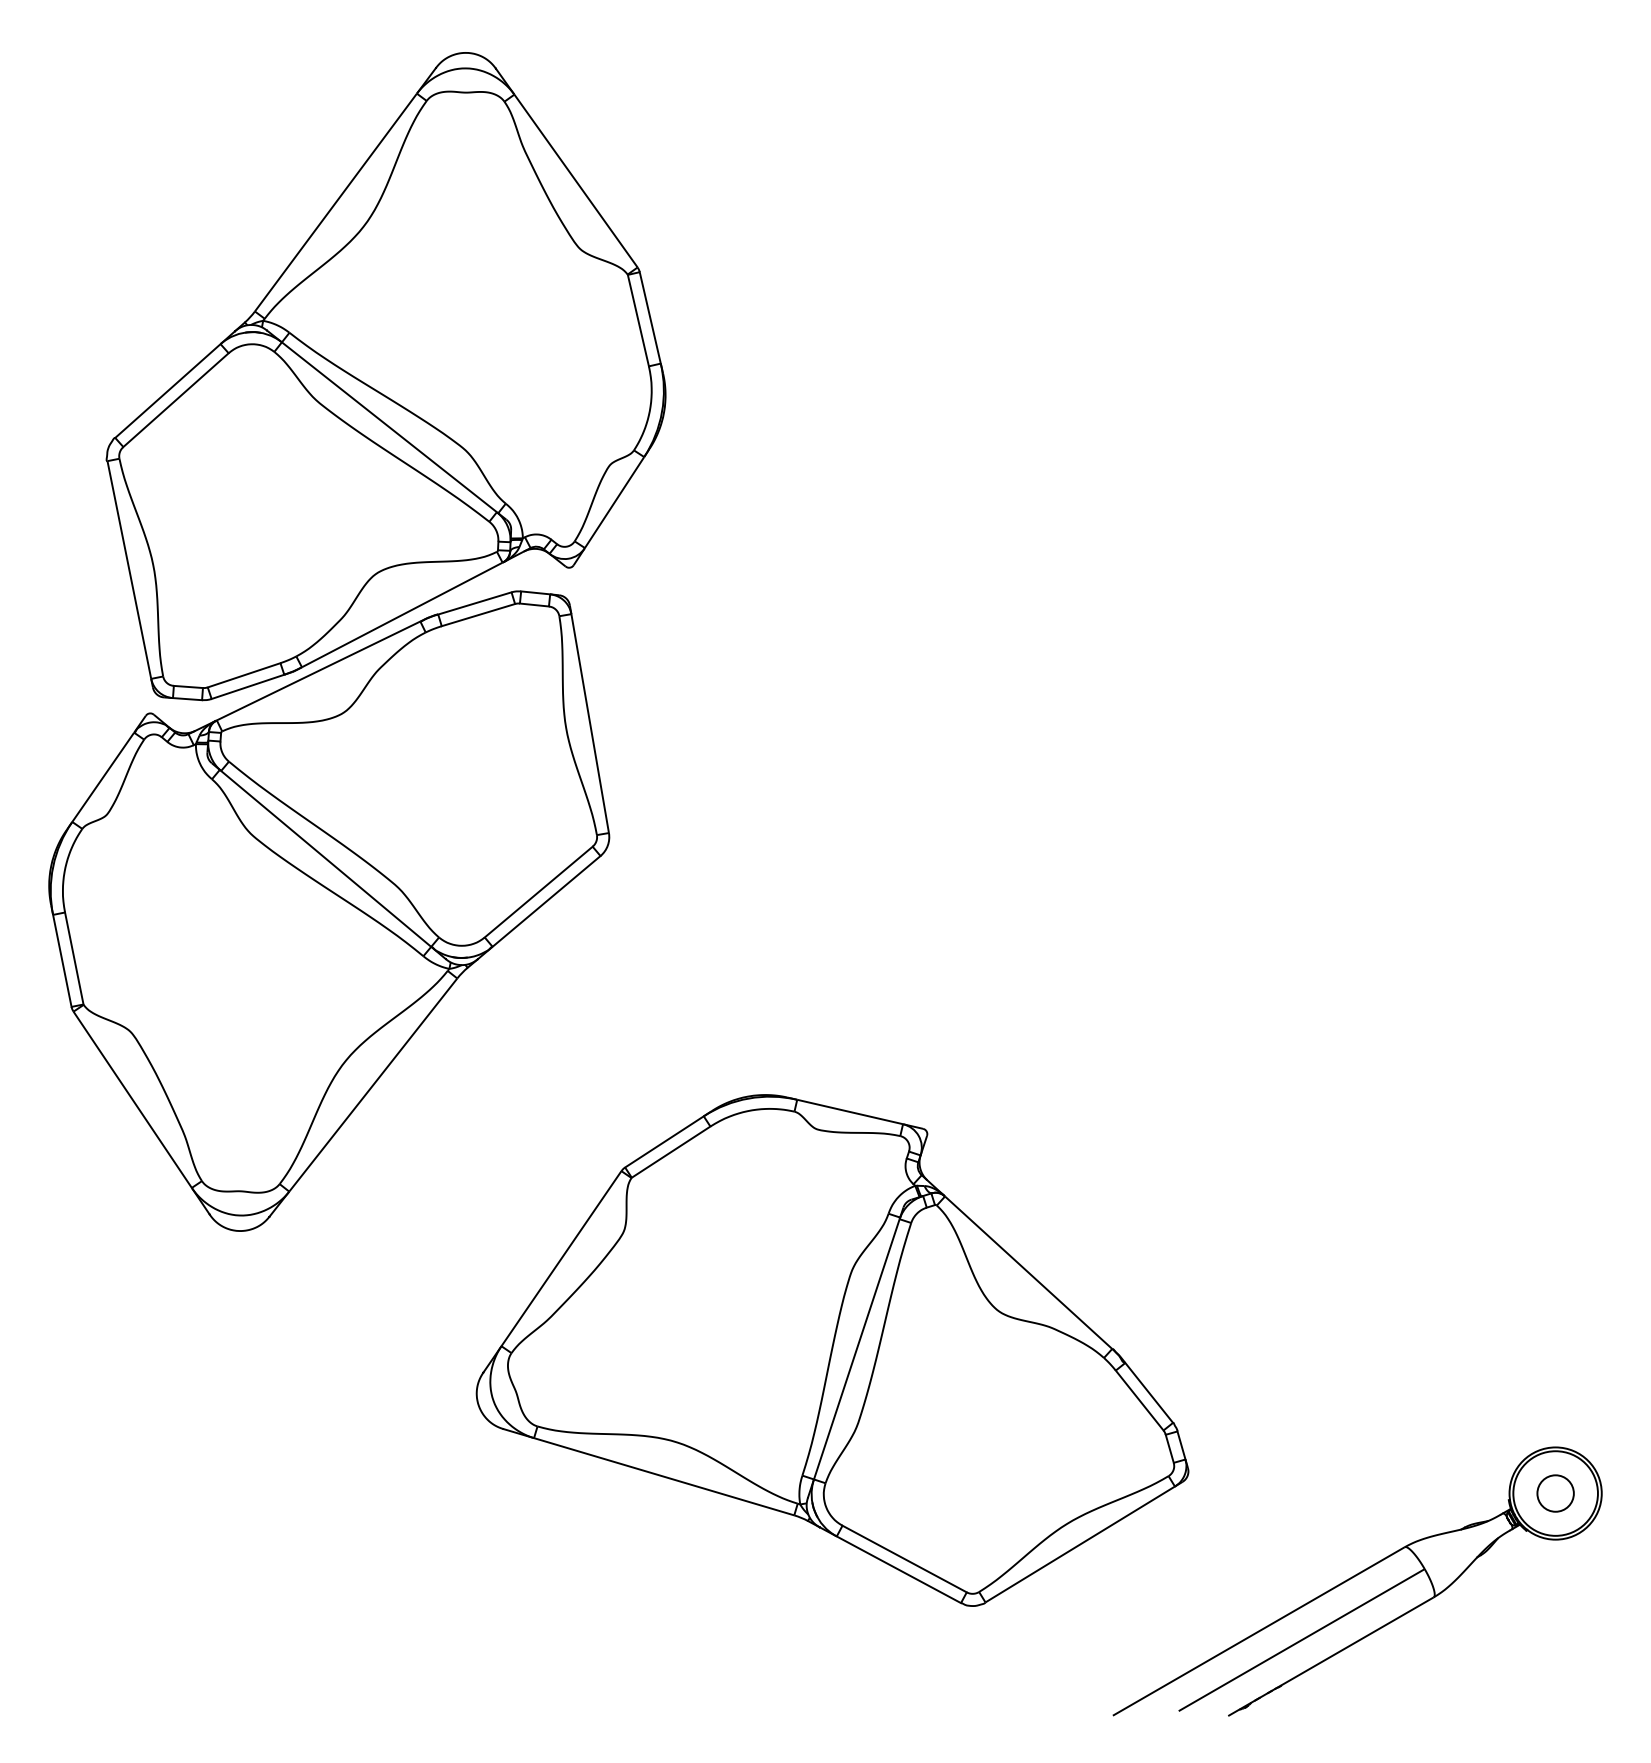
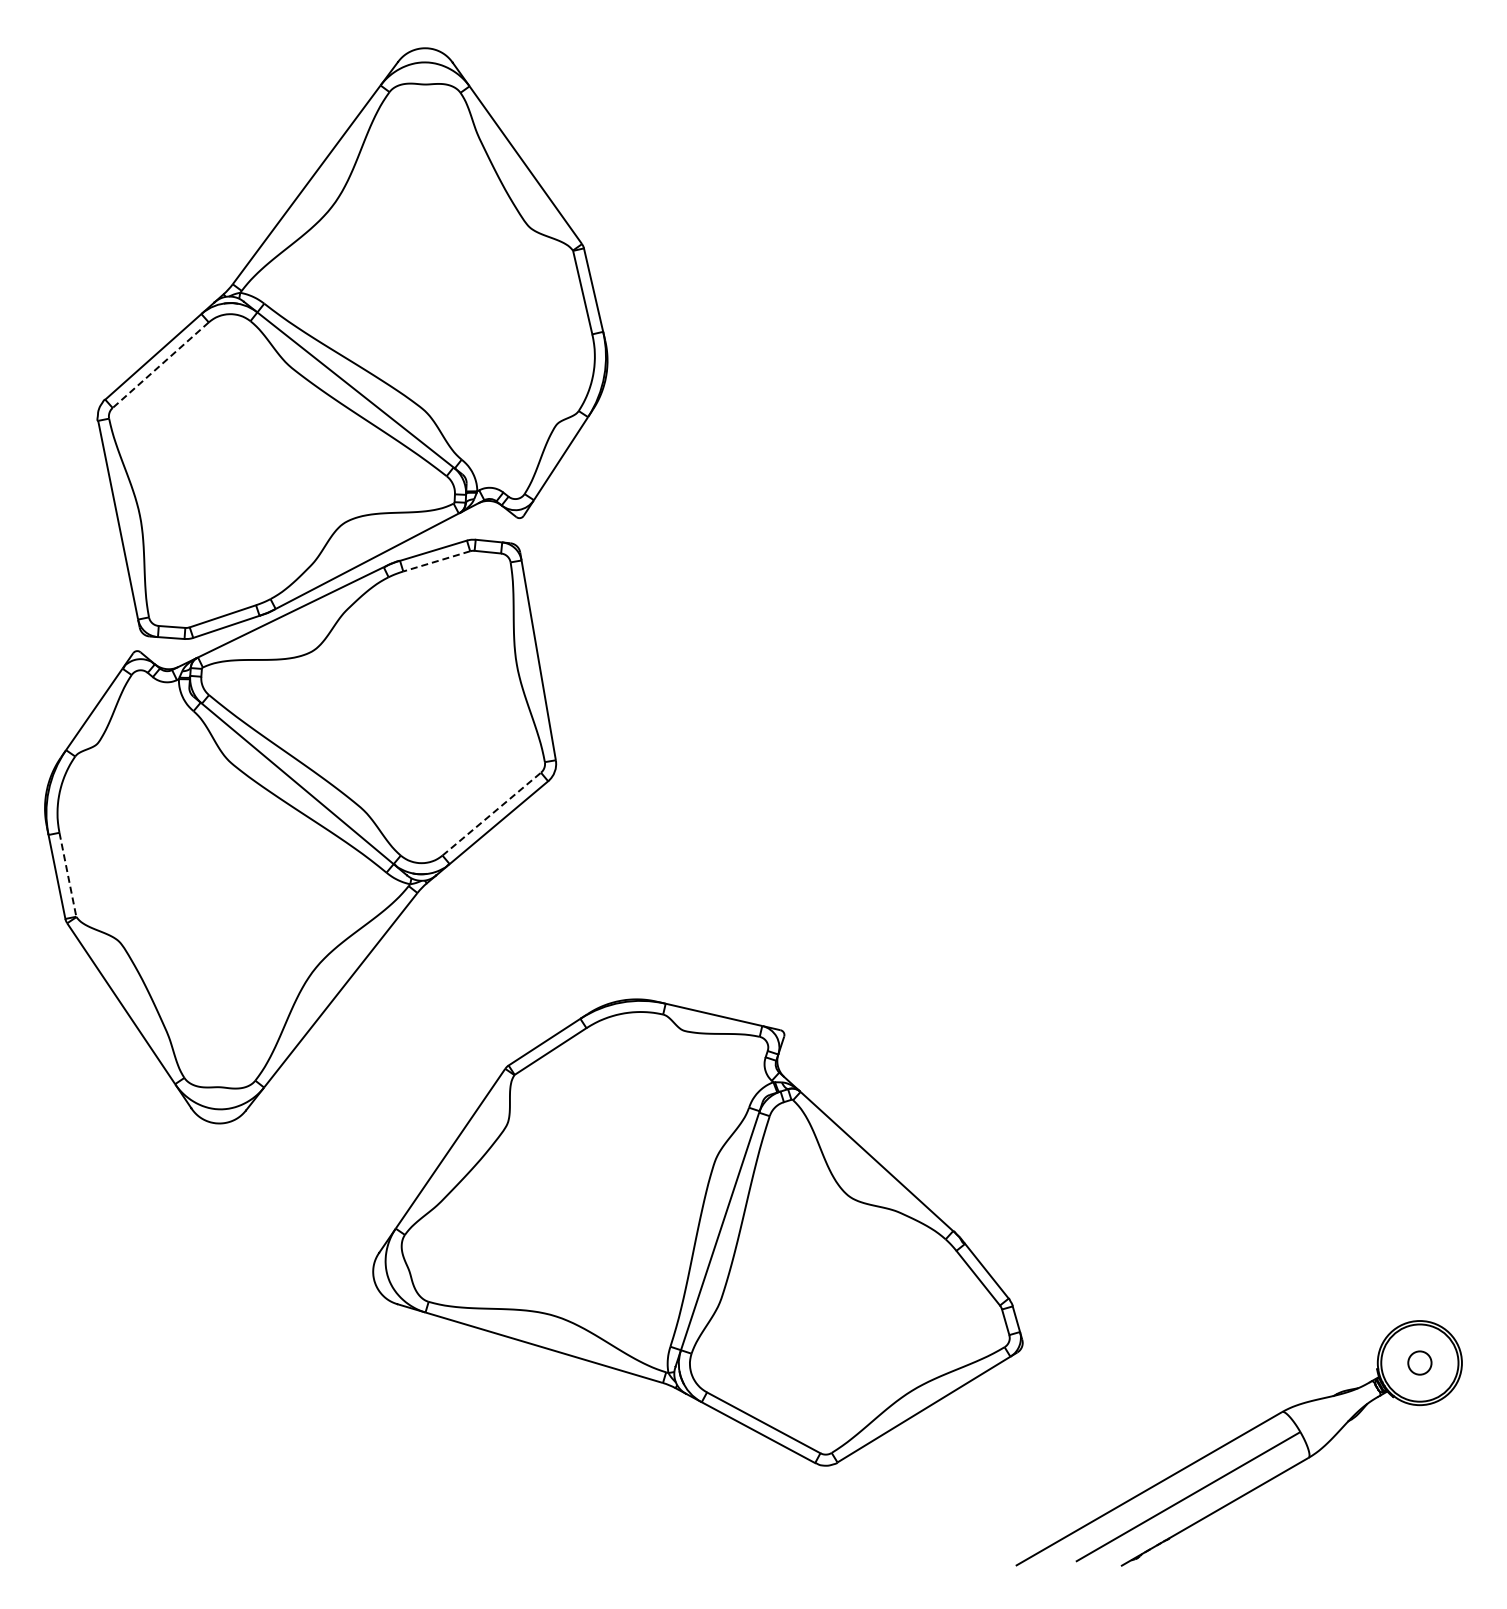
line: (175, 400) -> (160, 365), solid -> dashed
line: (478, 615) -> (436, 561), solid -> dashed
line: (539, 891) -> (492, 813), solid -> dashed
line: (73, 958) -> (67, 874), solid -> dashed
part: (832, 1350) -> (697, 1232), moved
circle: (1555, 1492) -> (1419, 1362), size x0.7

